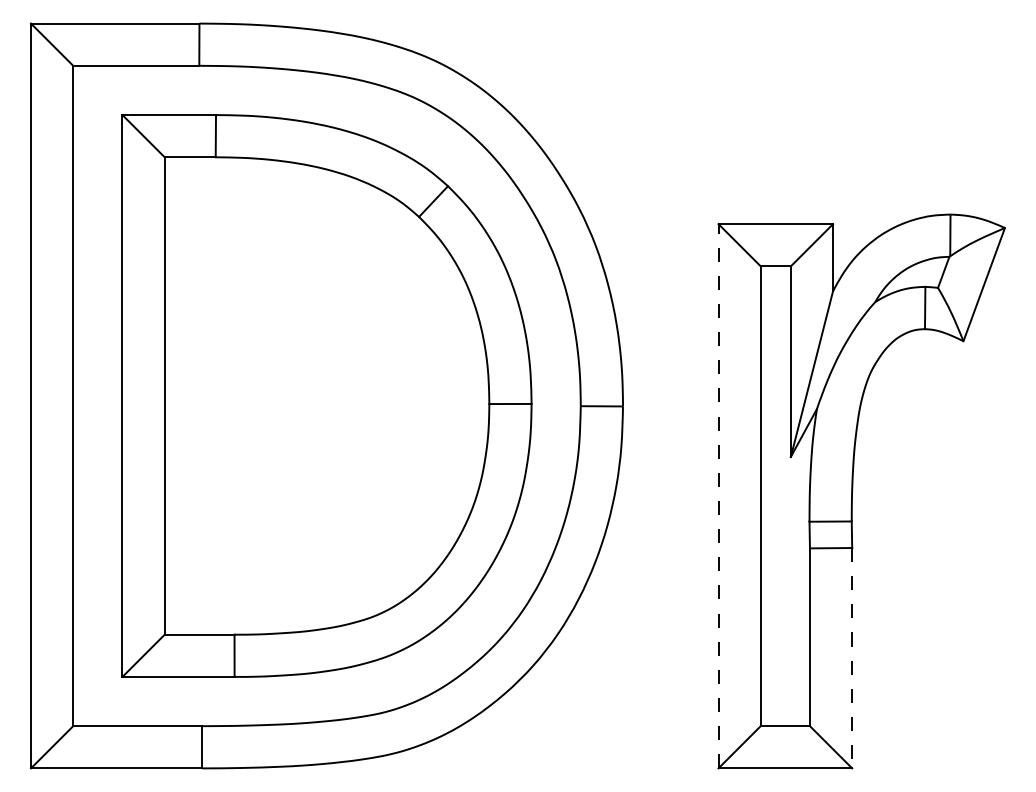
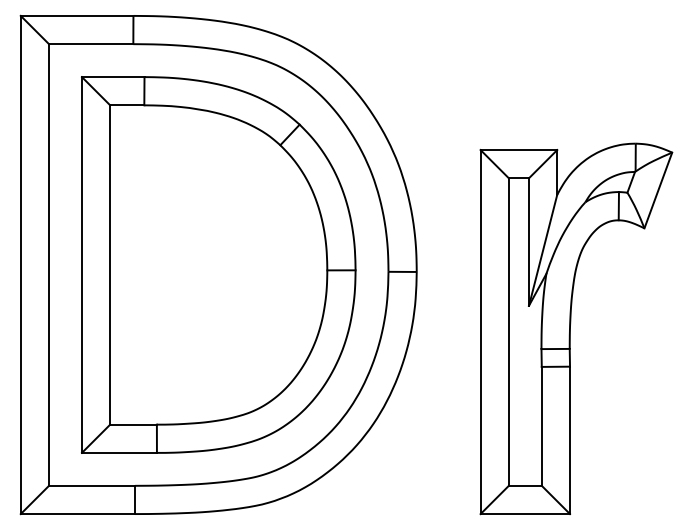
line: (718, 495) -> (480, 331), dashed -> solid
line: (852, 658) -> (570, 440), dashed -> solid

